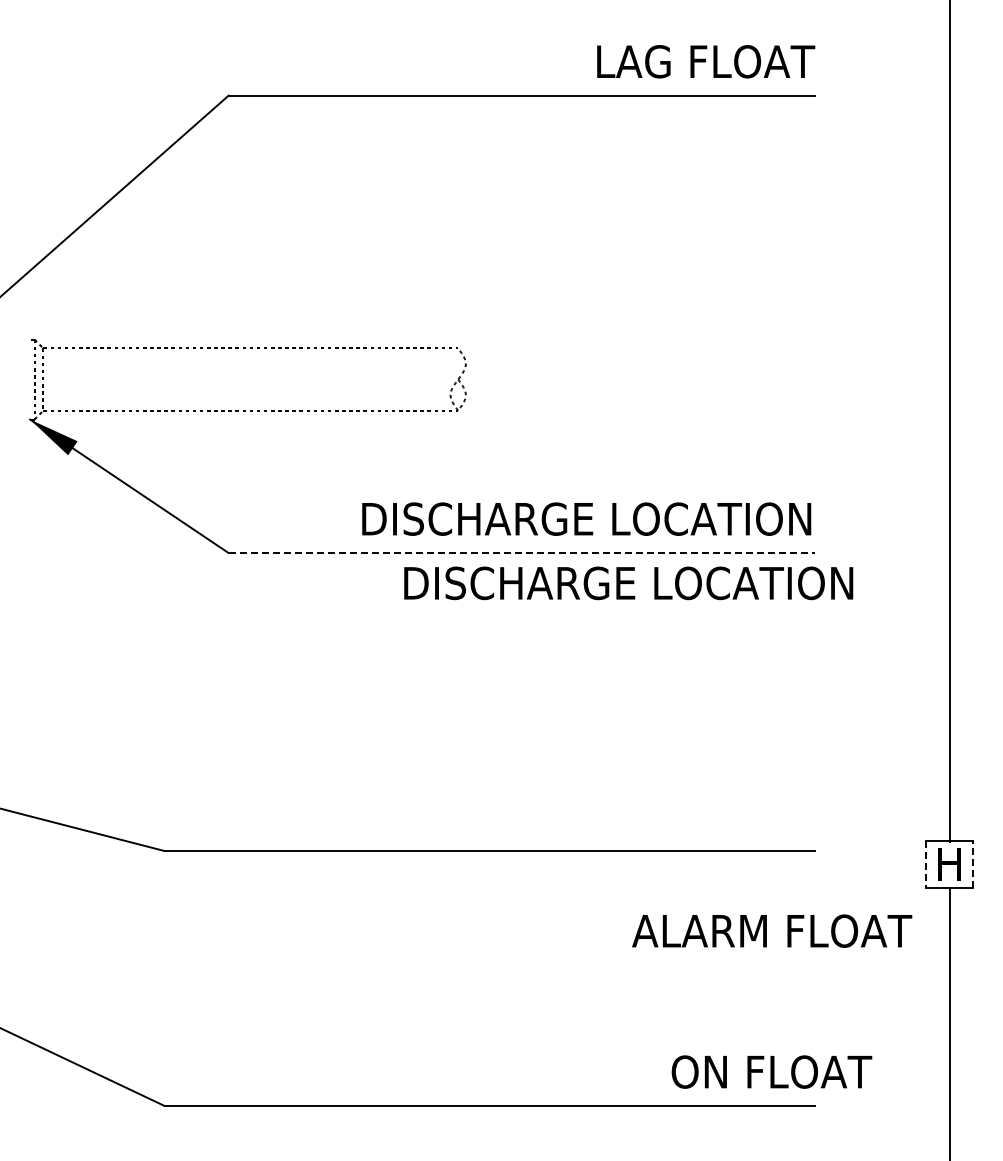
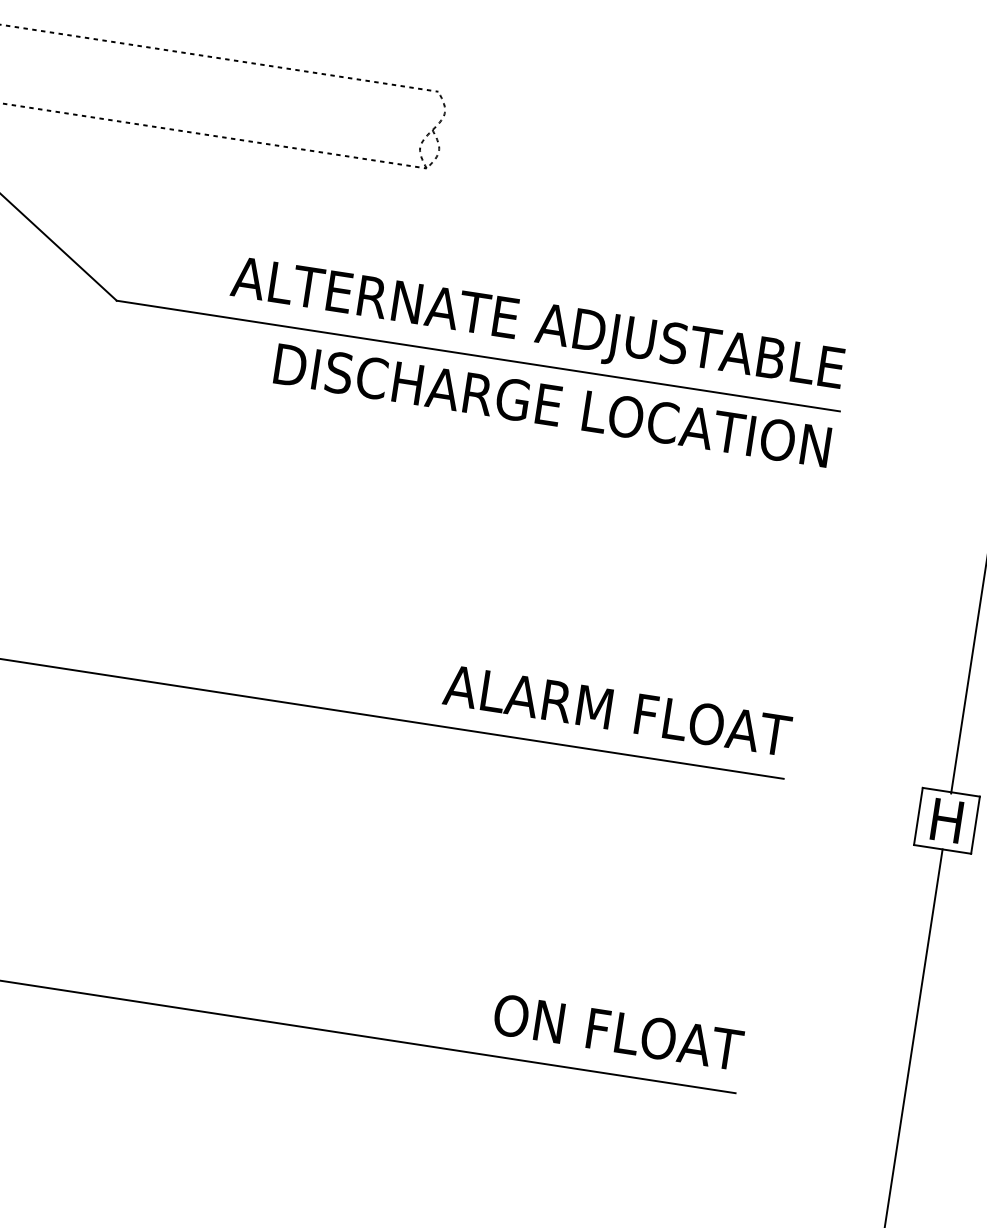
text: (564, 523) -> (536, 327), DISCHARGE LOCATION -> ALTERNATE ADJUSTABLE
line: (522, 553) -> (479, 356), dashed -> solid
text: (628, 583) -> (552, 405), moved
line: (972, 864) -> (975, 825), dashed -> solid
line: (926, 865) -> (918, 817), dashed -> solid
text: (772, 930) -> (618, 709), moved
text: (771, 1071) -> (618, 1031), moved

